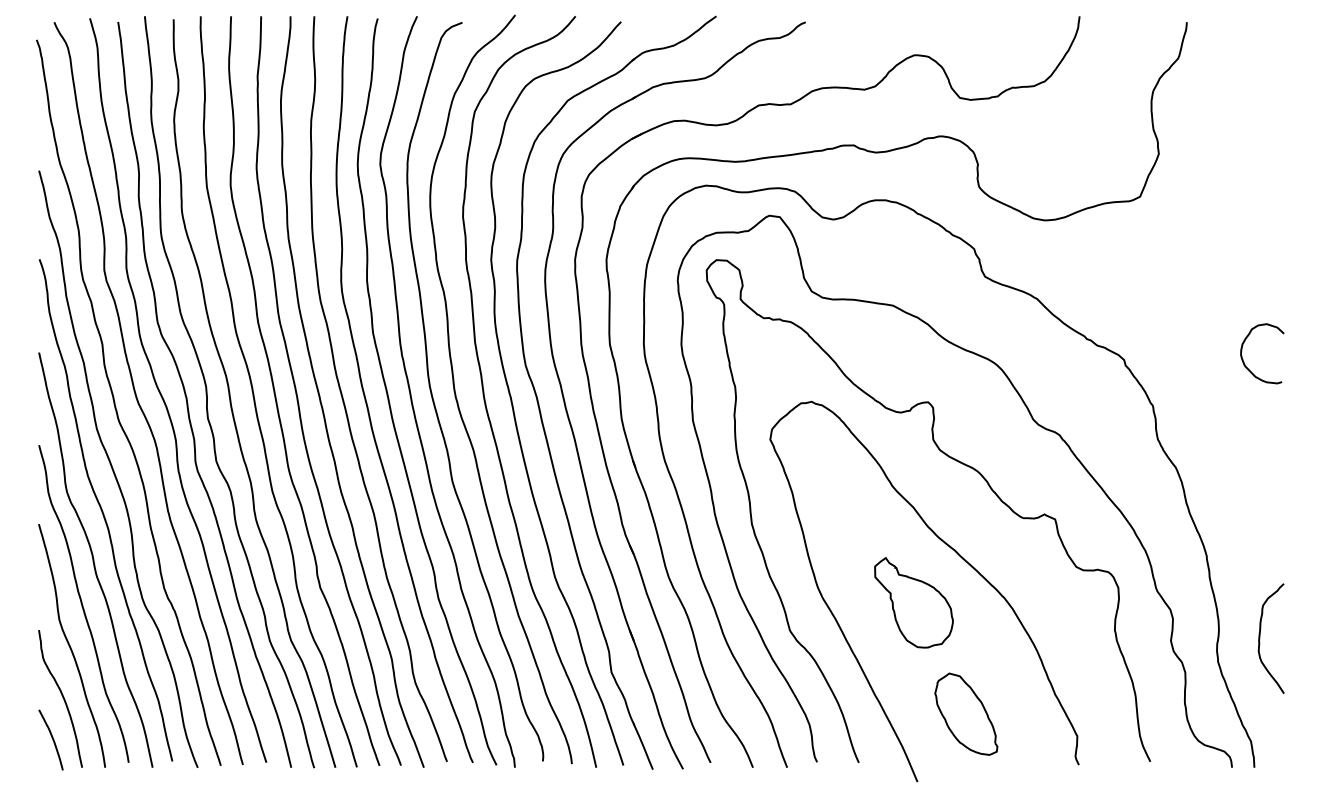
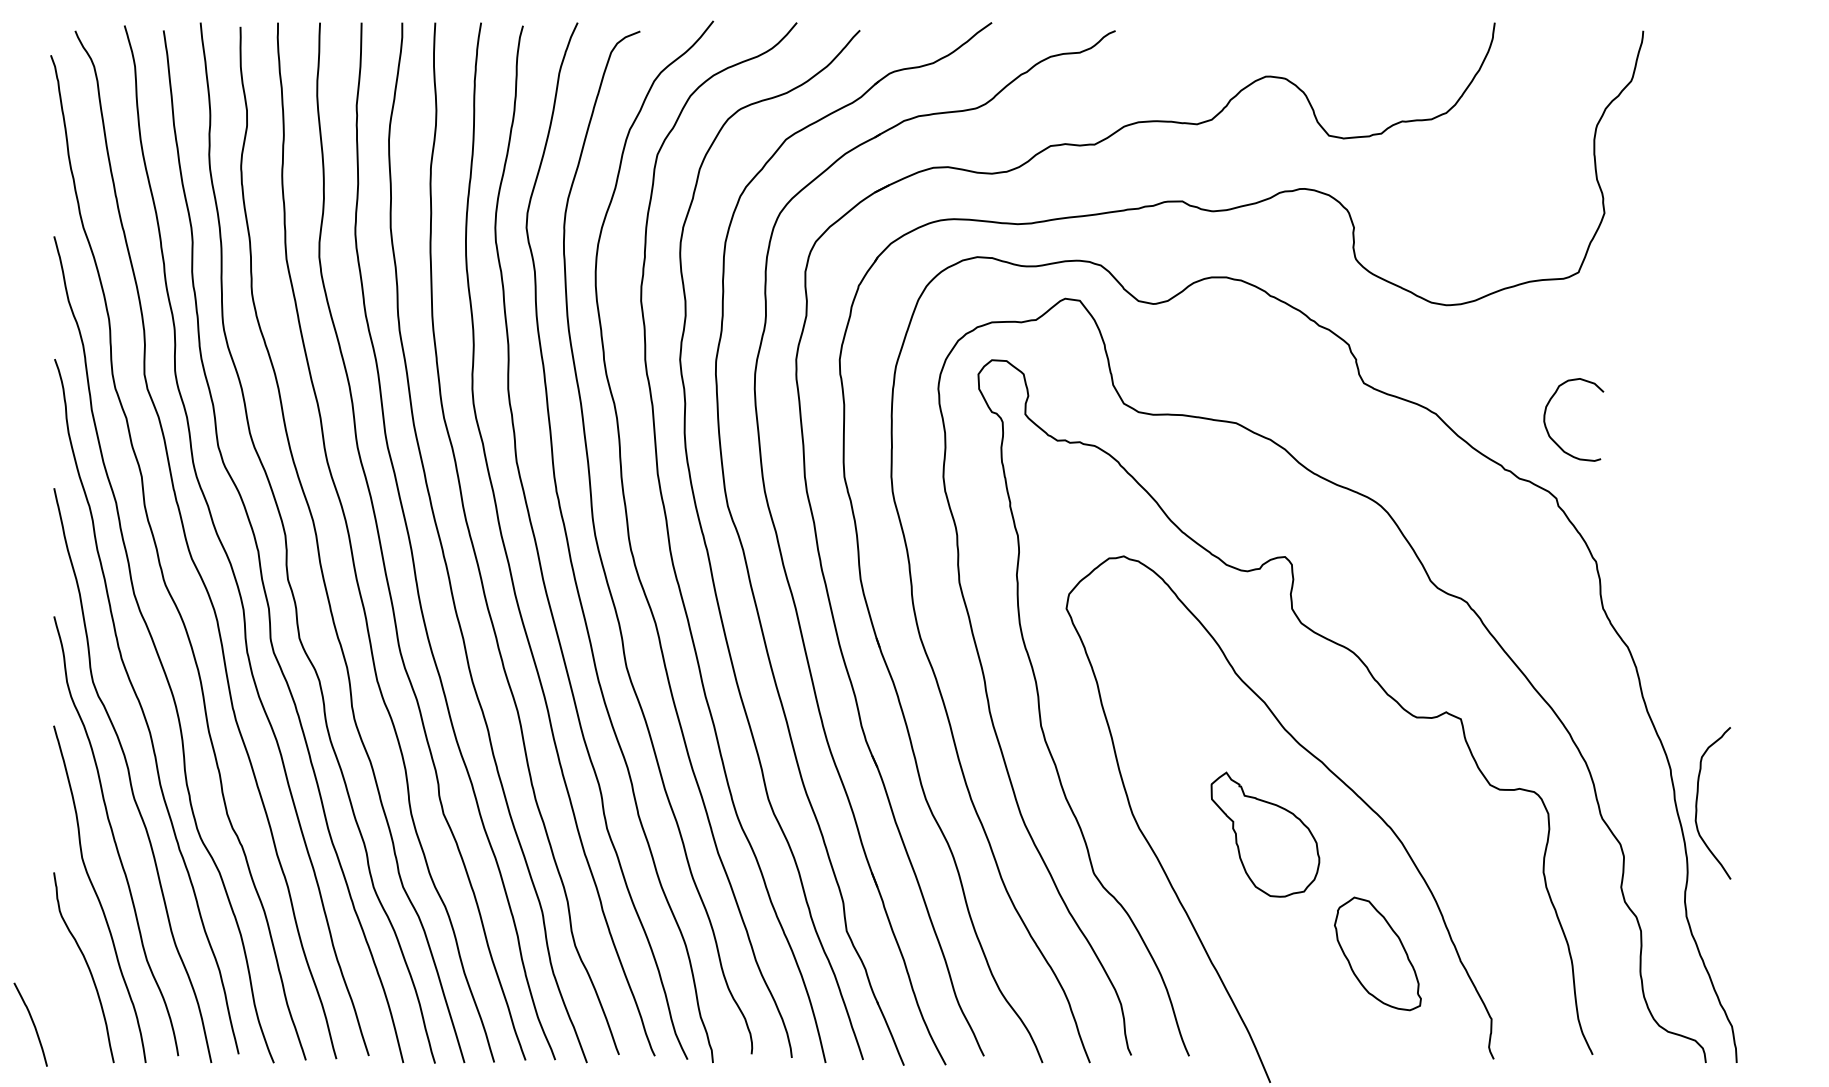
curve: (1244, 361) -> (1548, 430), moved
curve: (1260, 638) -> (1697, 803), moved
part: (966, 713) -> (1377, 953), moved
curve: (52, 739) -> (32, 1023), moved

